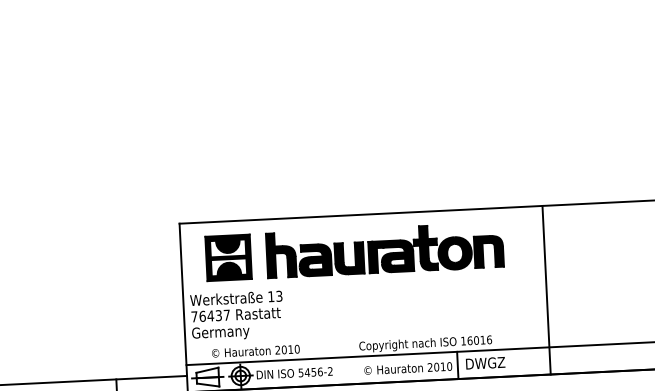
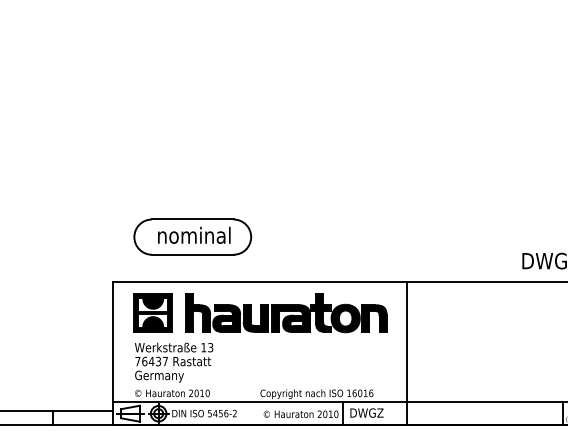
part: (270, 165) -> (192, 236), added
line: (546, 290) -> (406, 353), moved
text: (237, 315) -> (174, 362), moved

